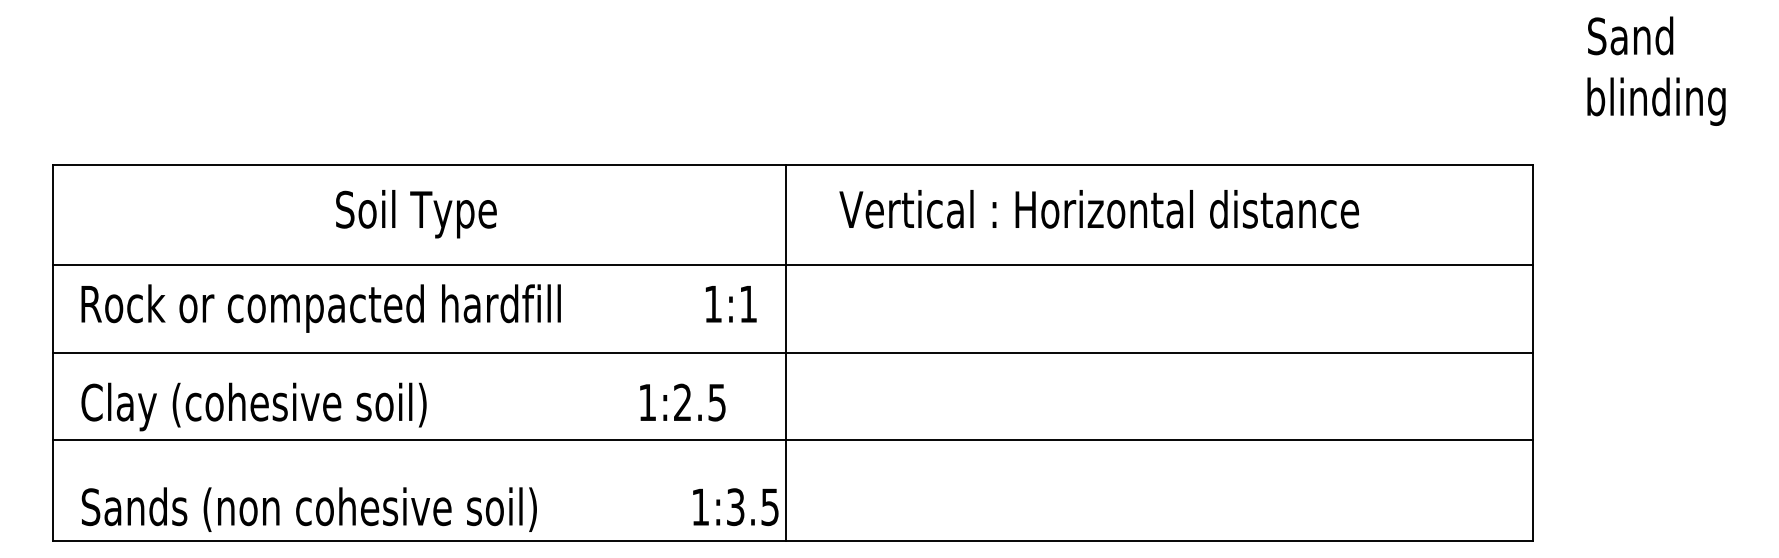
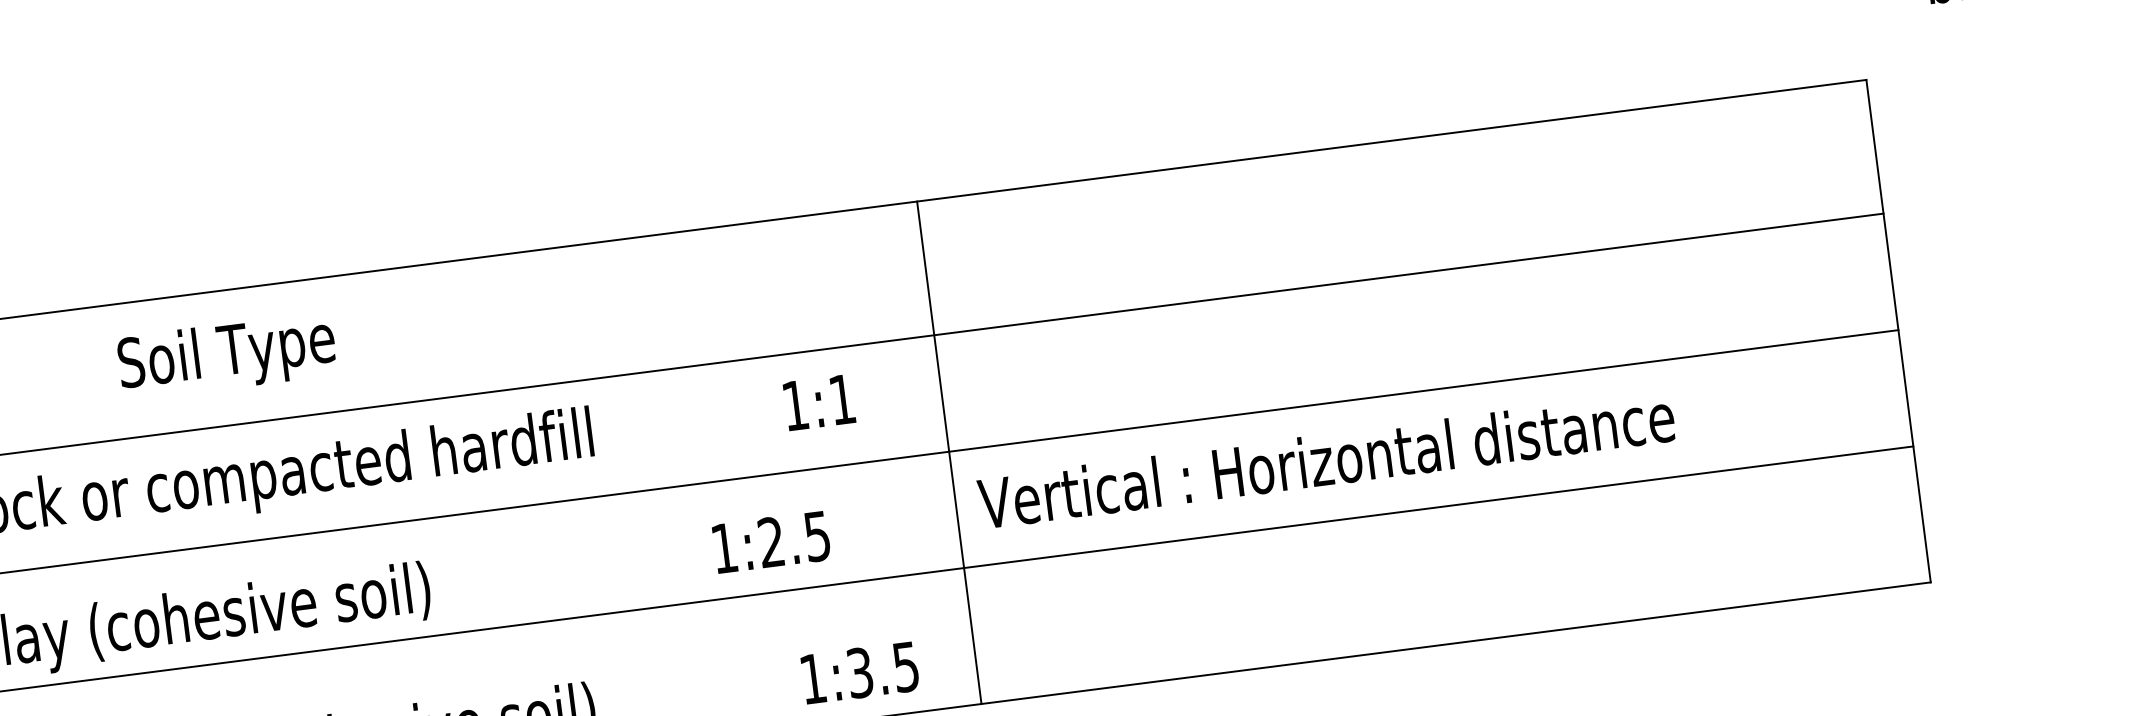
text: (1098, 209) -> (1325, 460), moved
text: (416, 214) -> (227, 356), moved
line: (786, 353) -> (949, 452), moved

